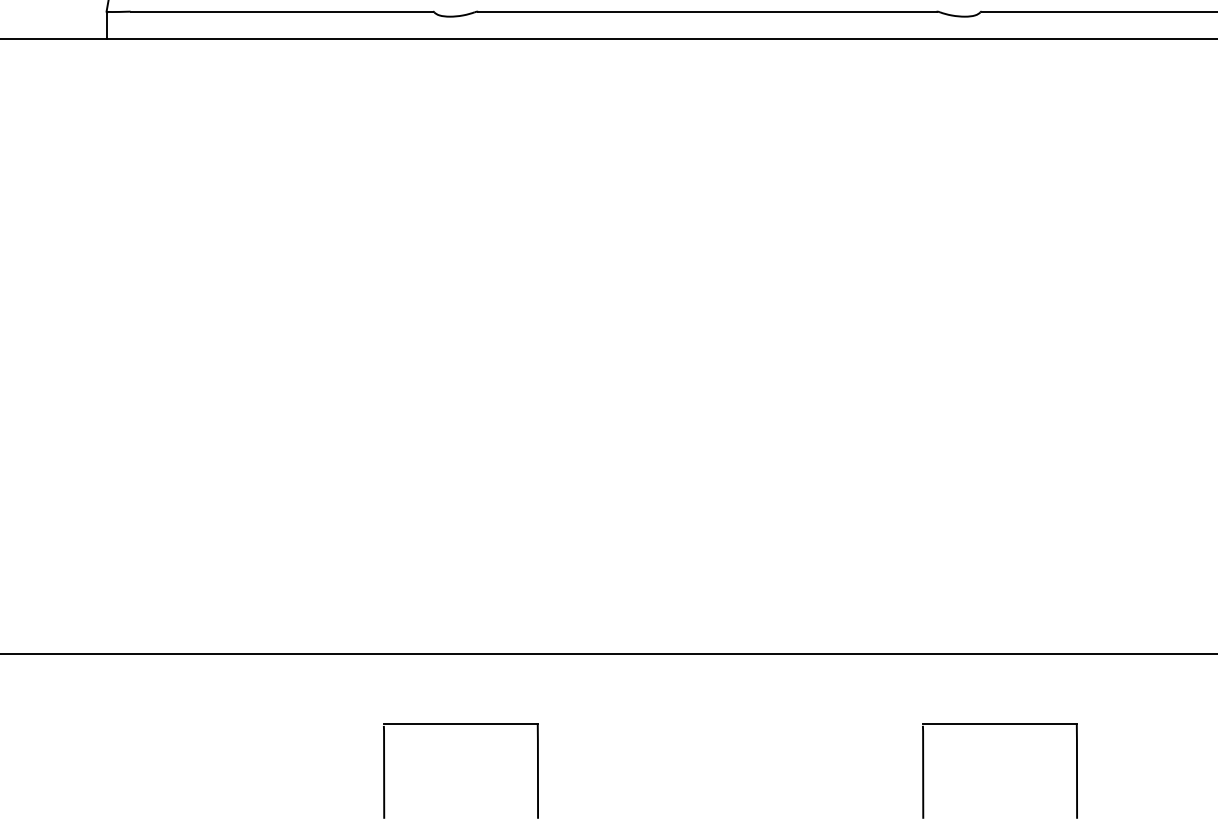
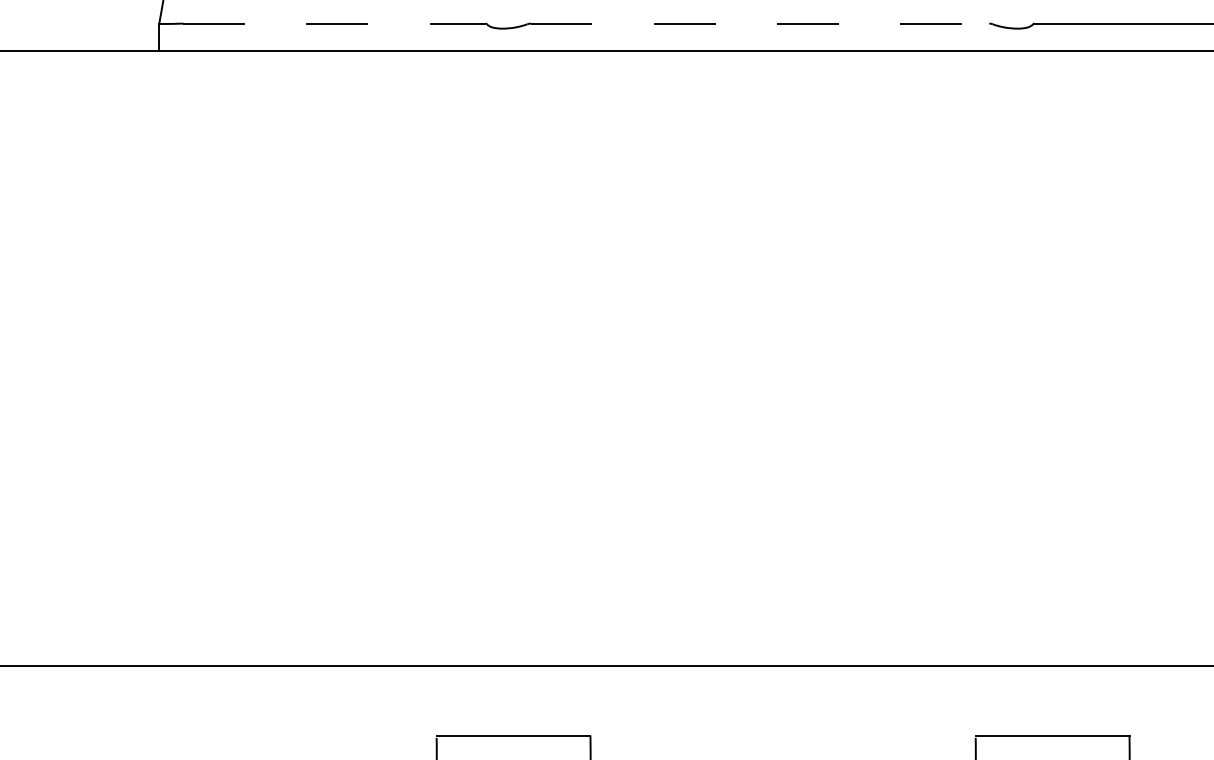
line: (282, 11) -> (335, 23), solid -> dashed
line: (707, 11) -> (760, 23), solid -> dashed

